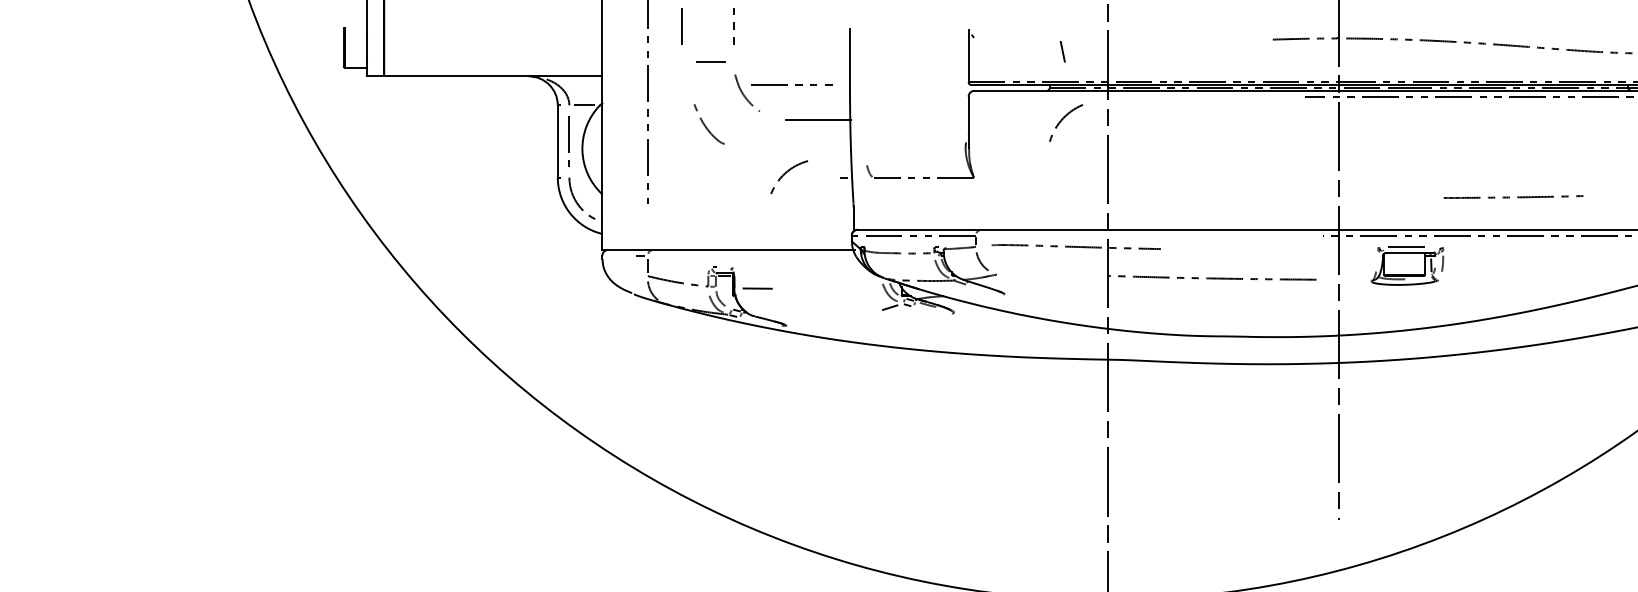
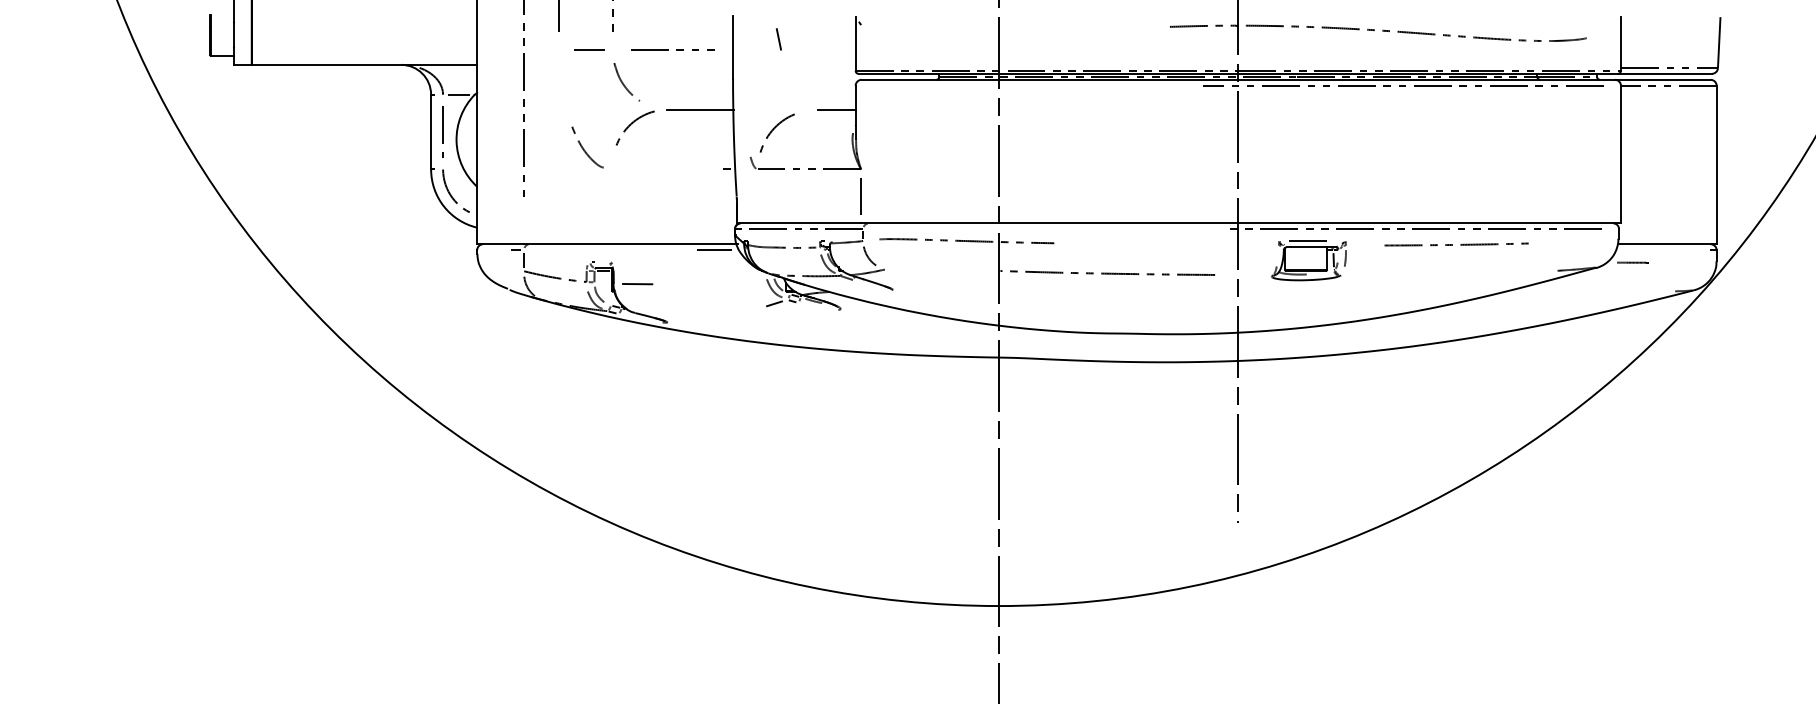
line: (1062, 51) -> (778, 39), moved
line: (787, 84) -> (668, 49), moved
line: (950, 119) -> (836, 109), added
arc: (1063, 119) -> (774, 129), moved
curve: (706, 125) -> (584, 148), moved
arc: (786, 173) -> (632, 124), moved
curve: (1509, 197) -> (1452, 244), moved
line: (974, 203) -> (861, 196), added
line: (832, 256) -> (714, 250), added

